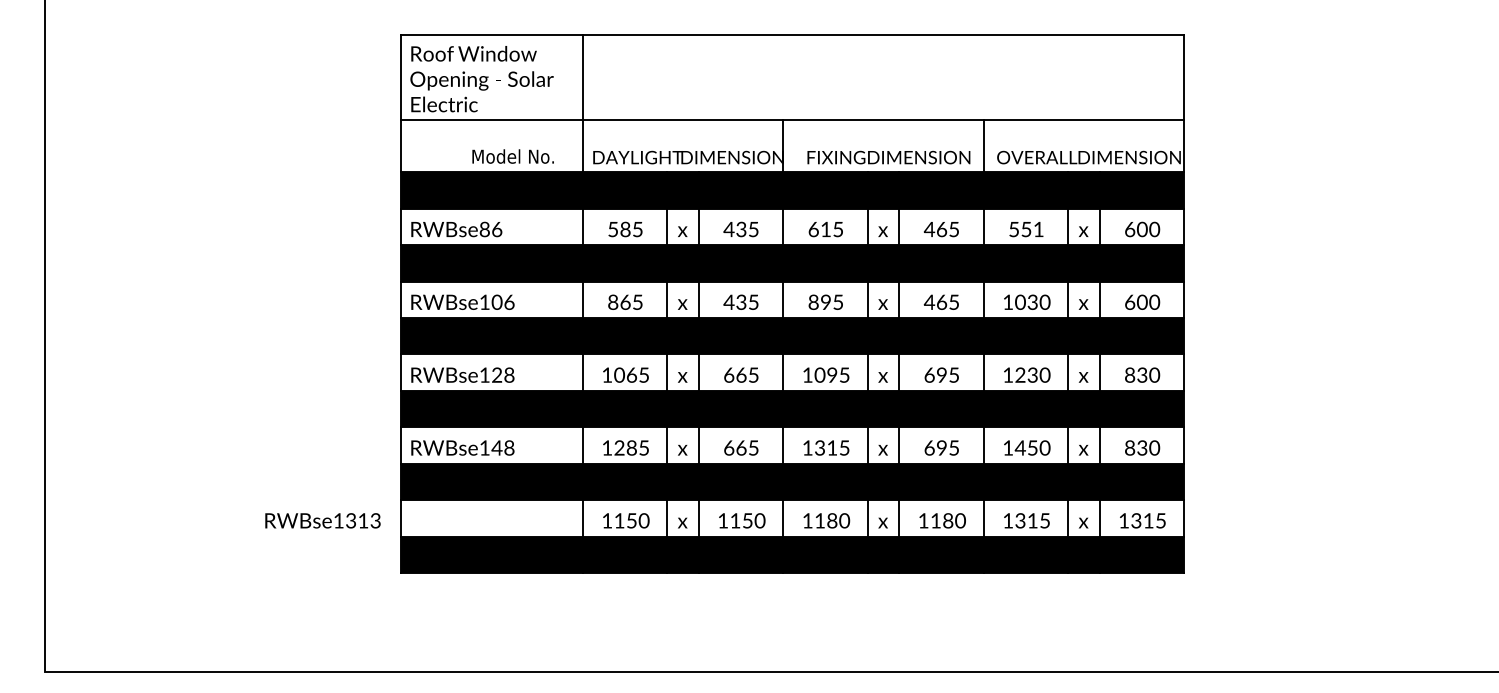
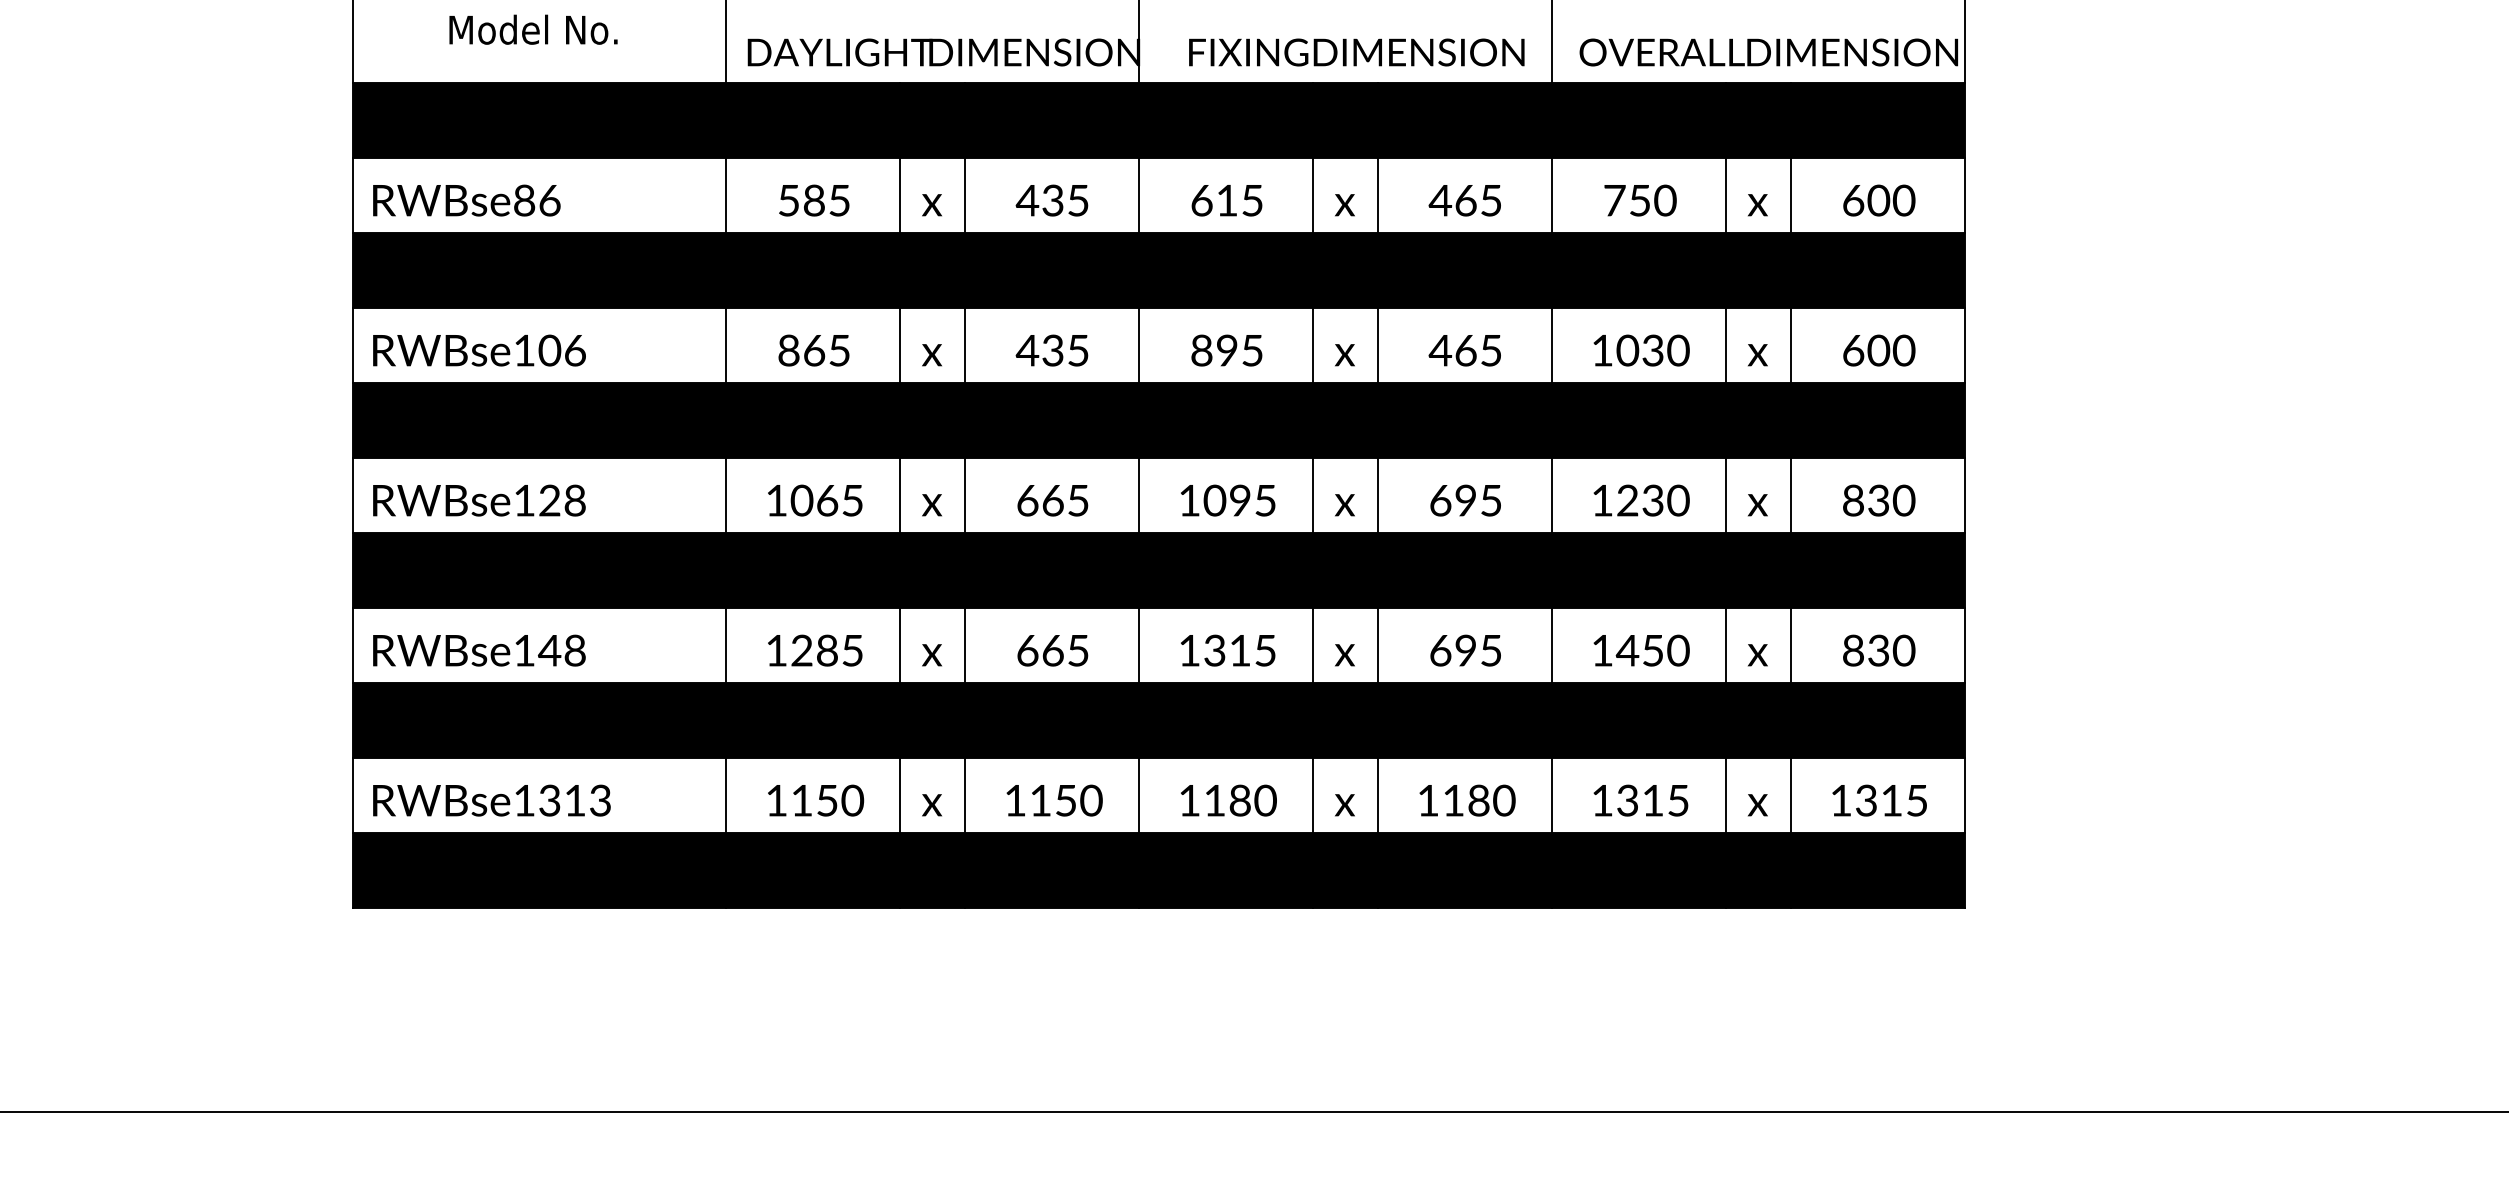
text: (512, 156) -> (532, 29), moved
text: (1026, 229) -> (1640, 200), 551 -> 750
text: (322, 520) -> (490, 799), moved

